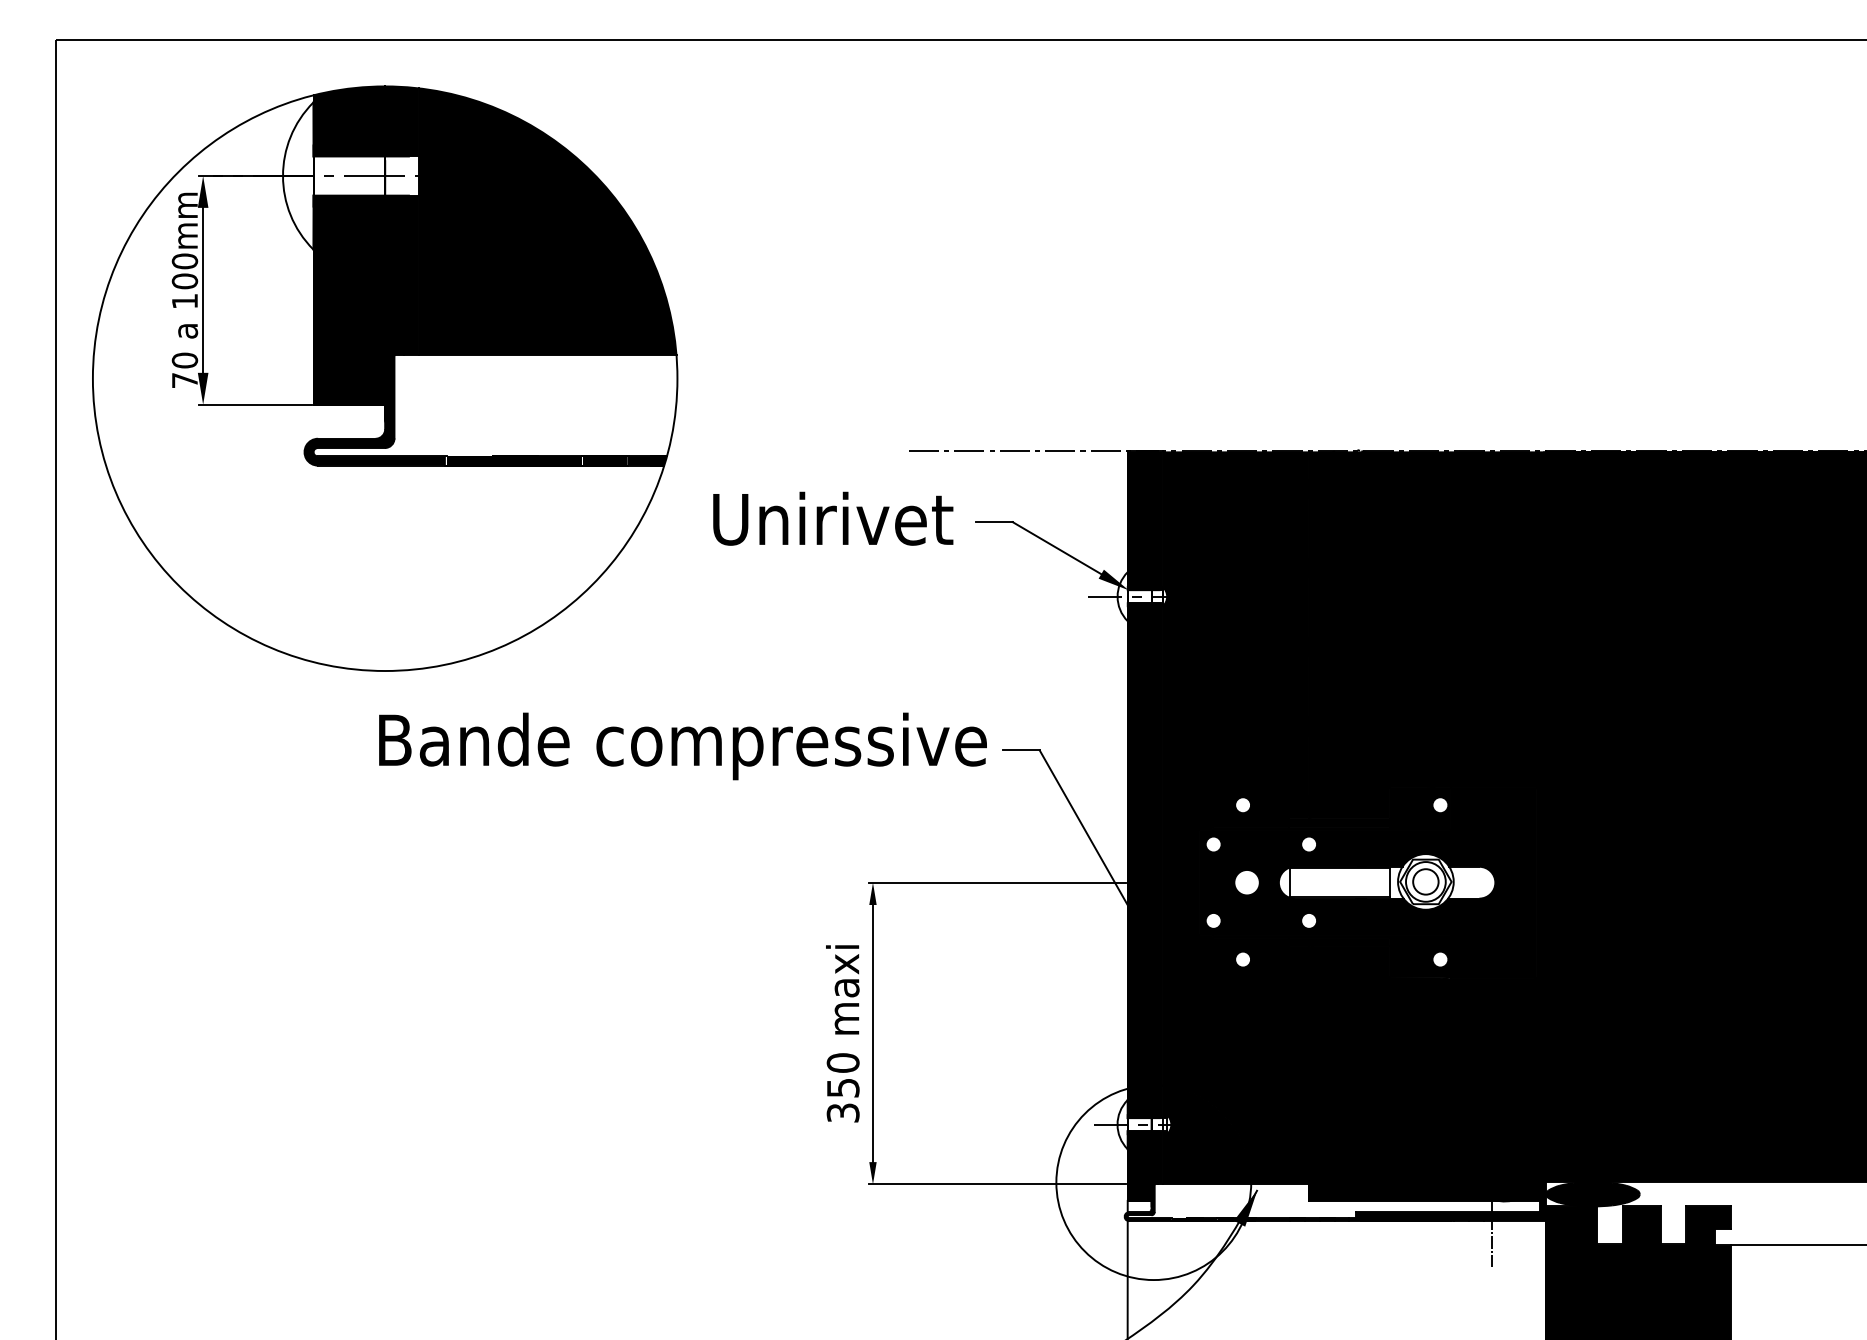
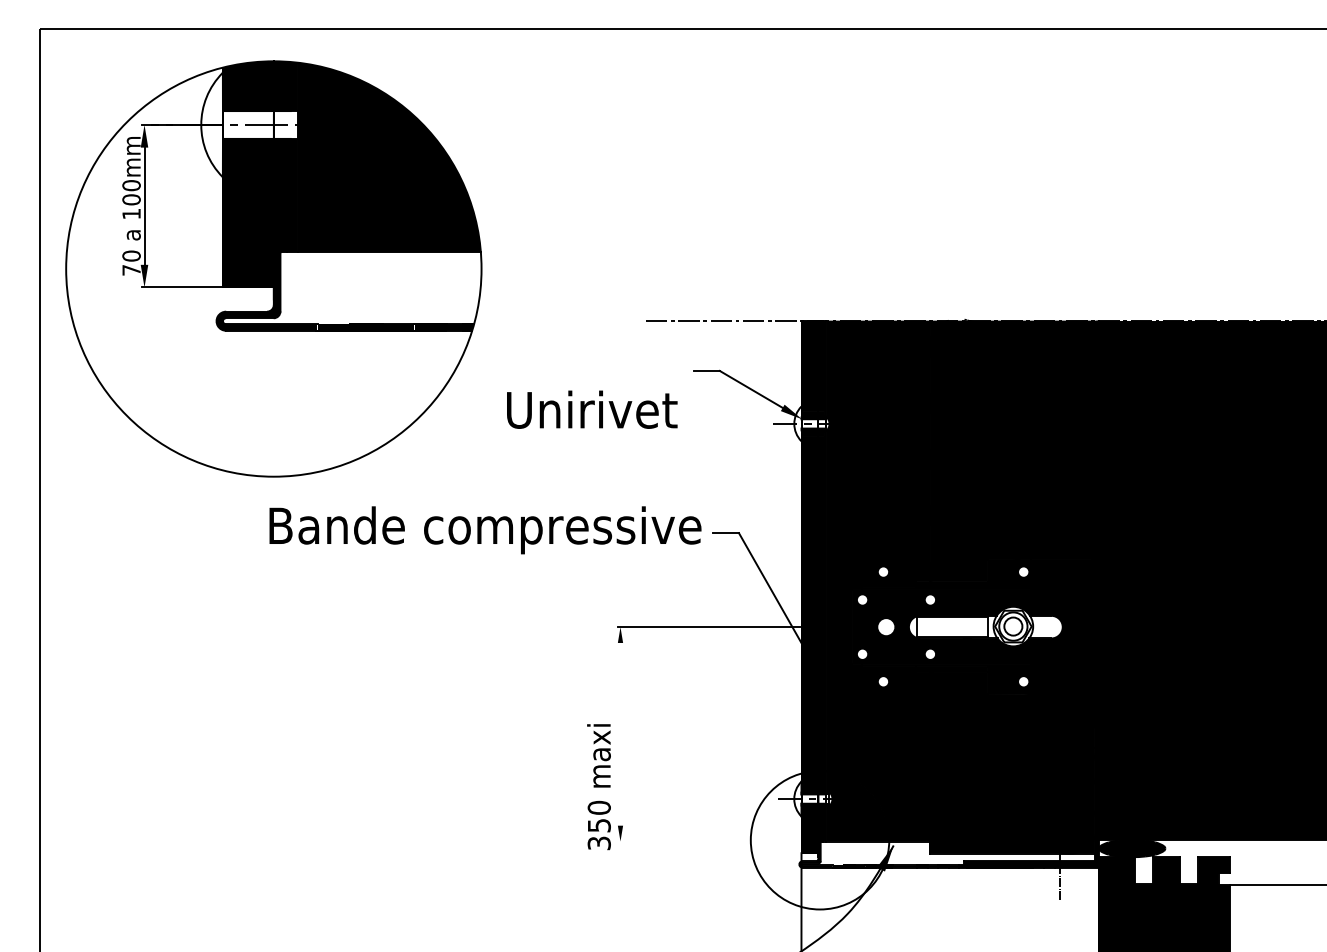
text: (833, 518) -> (592, 409), moved
text: (842, 1033) -> (598, 786), moved
line: (872, 1033) -> (620, 734), removed
line: (997, 1184) -> (708, 841), removed

